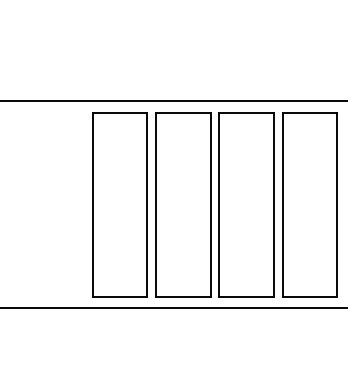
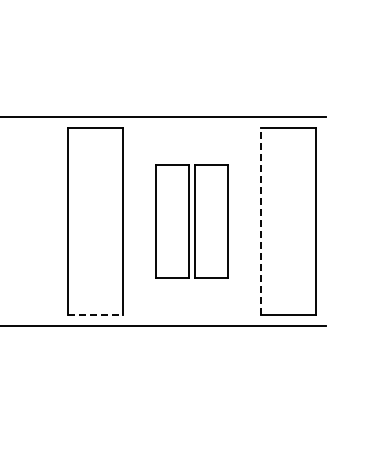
part: (214, 204) -> (191, 221), size x0.6
line: (282, 204) -> (260, 221), solid -> dashed
line: (119, 296) -> (95, 314), solid -> dashed

